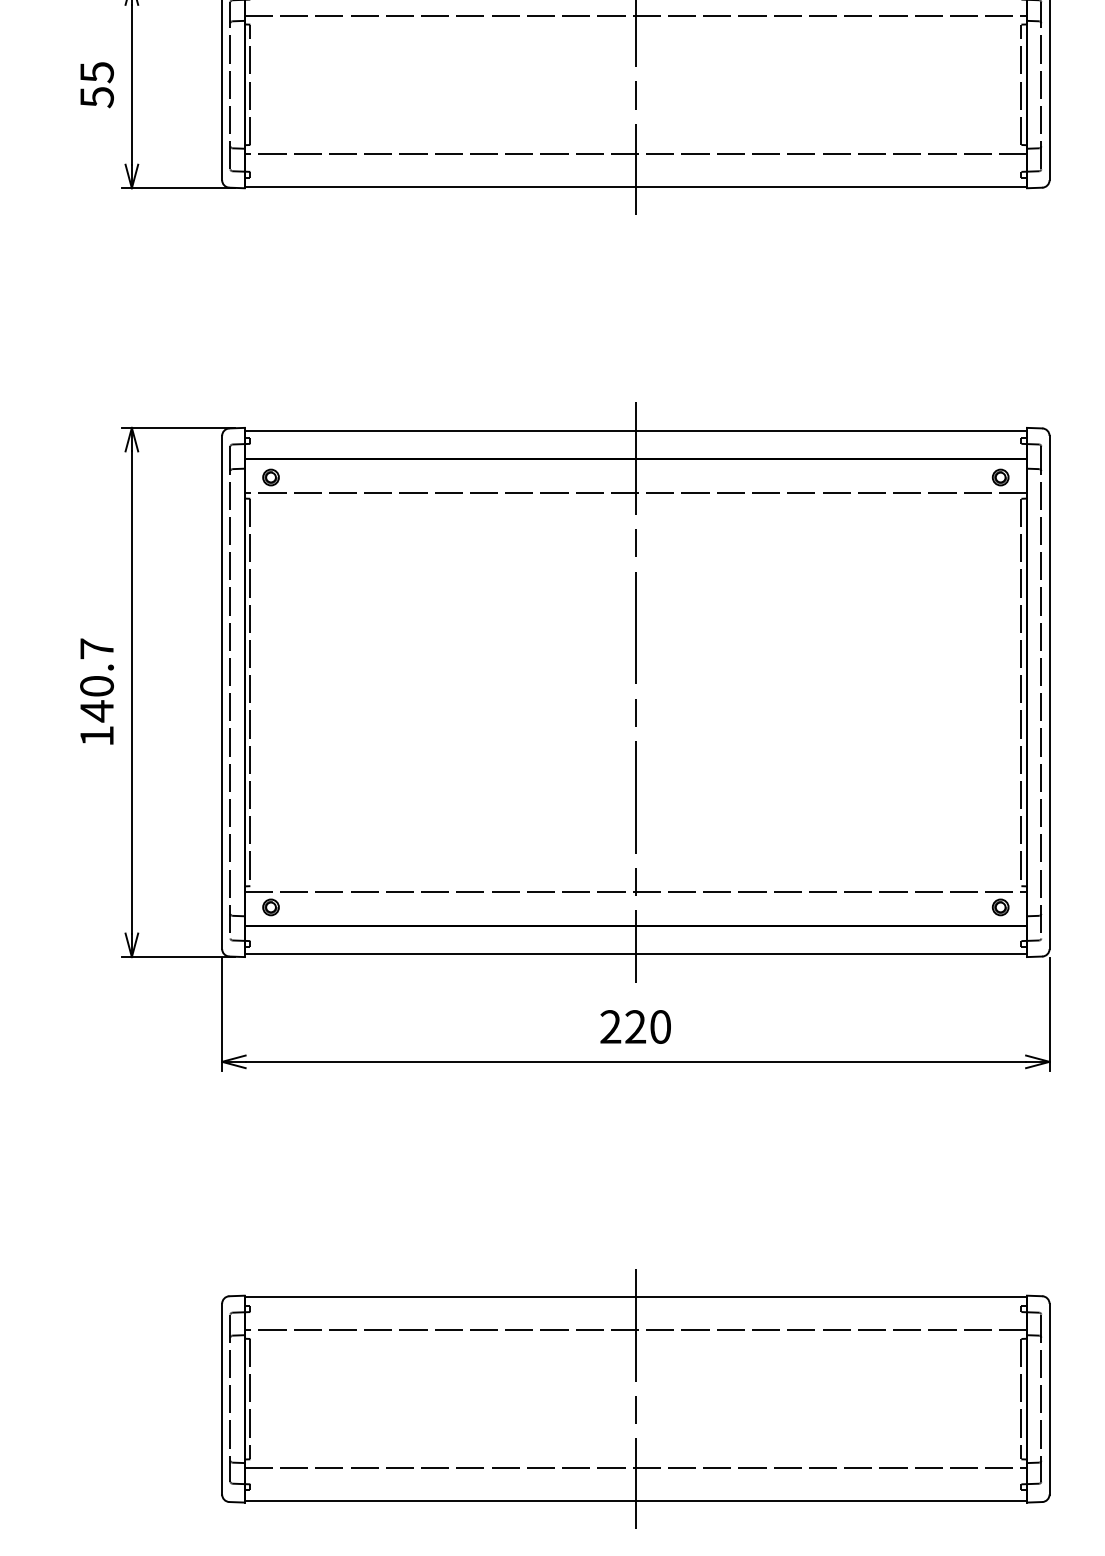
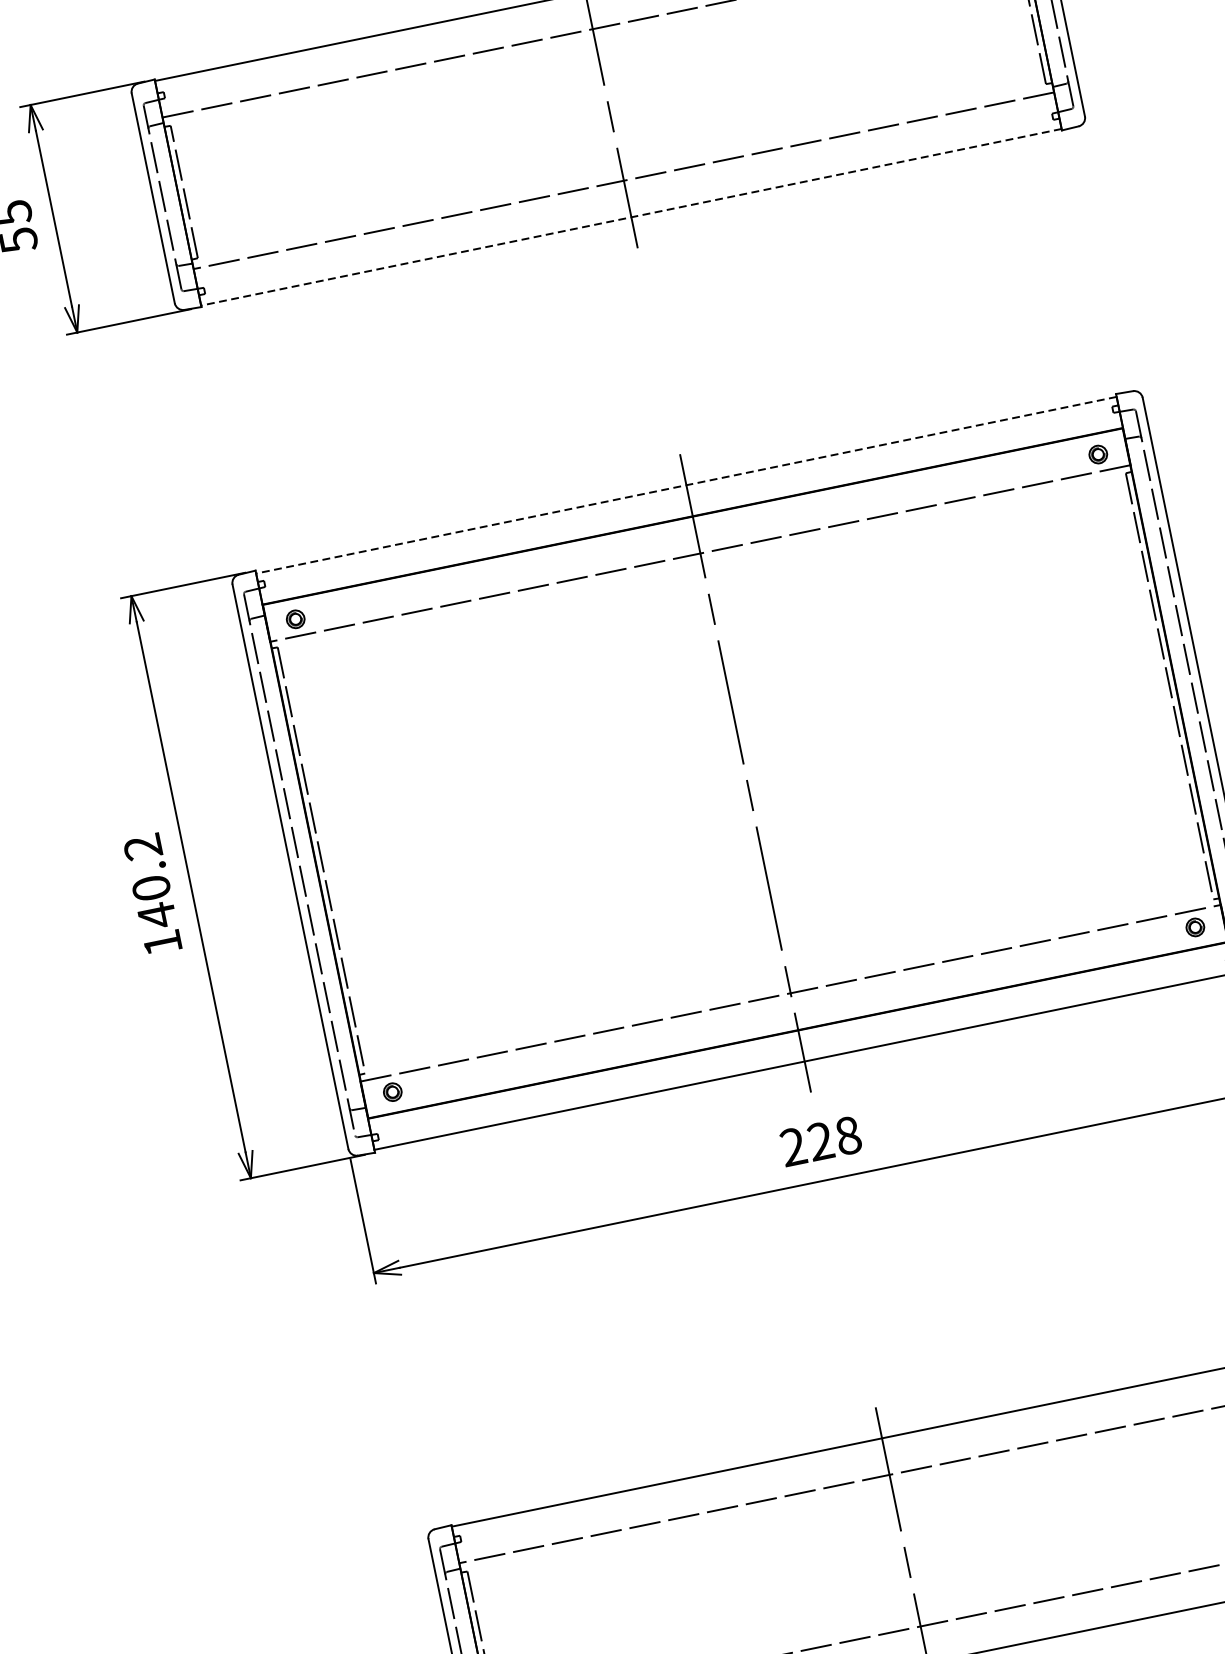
line: (635, 186) -> (630, 216), solid -> dashed
line: (635, 430) -> (685, 485), solid -> dashed
text: (96, 648) -> (142, 846), 140.7 -> 140.2
text: (660, 1026) -> (848, 1135), 220 -> 228

